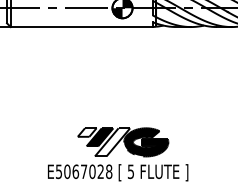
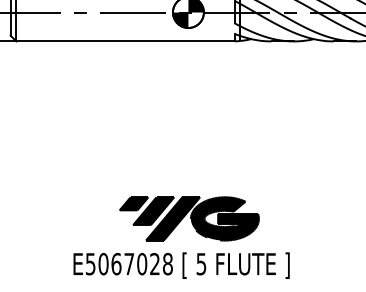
fill: (86, 132) -> (132, 203), added
fill: (112, 142) -> (172, 219), added

